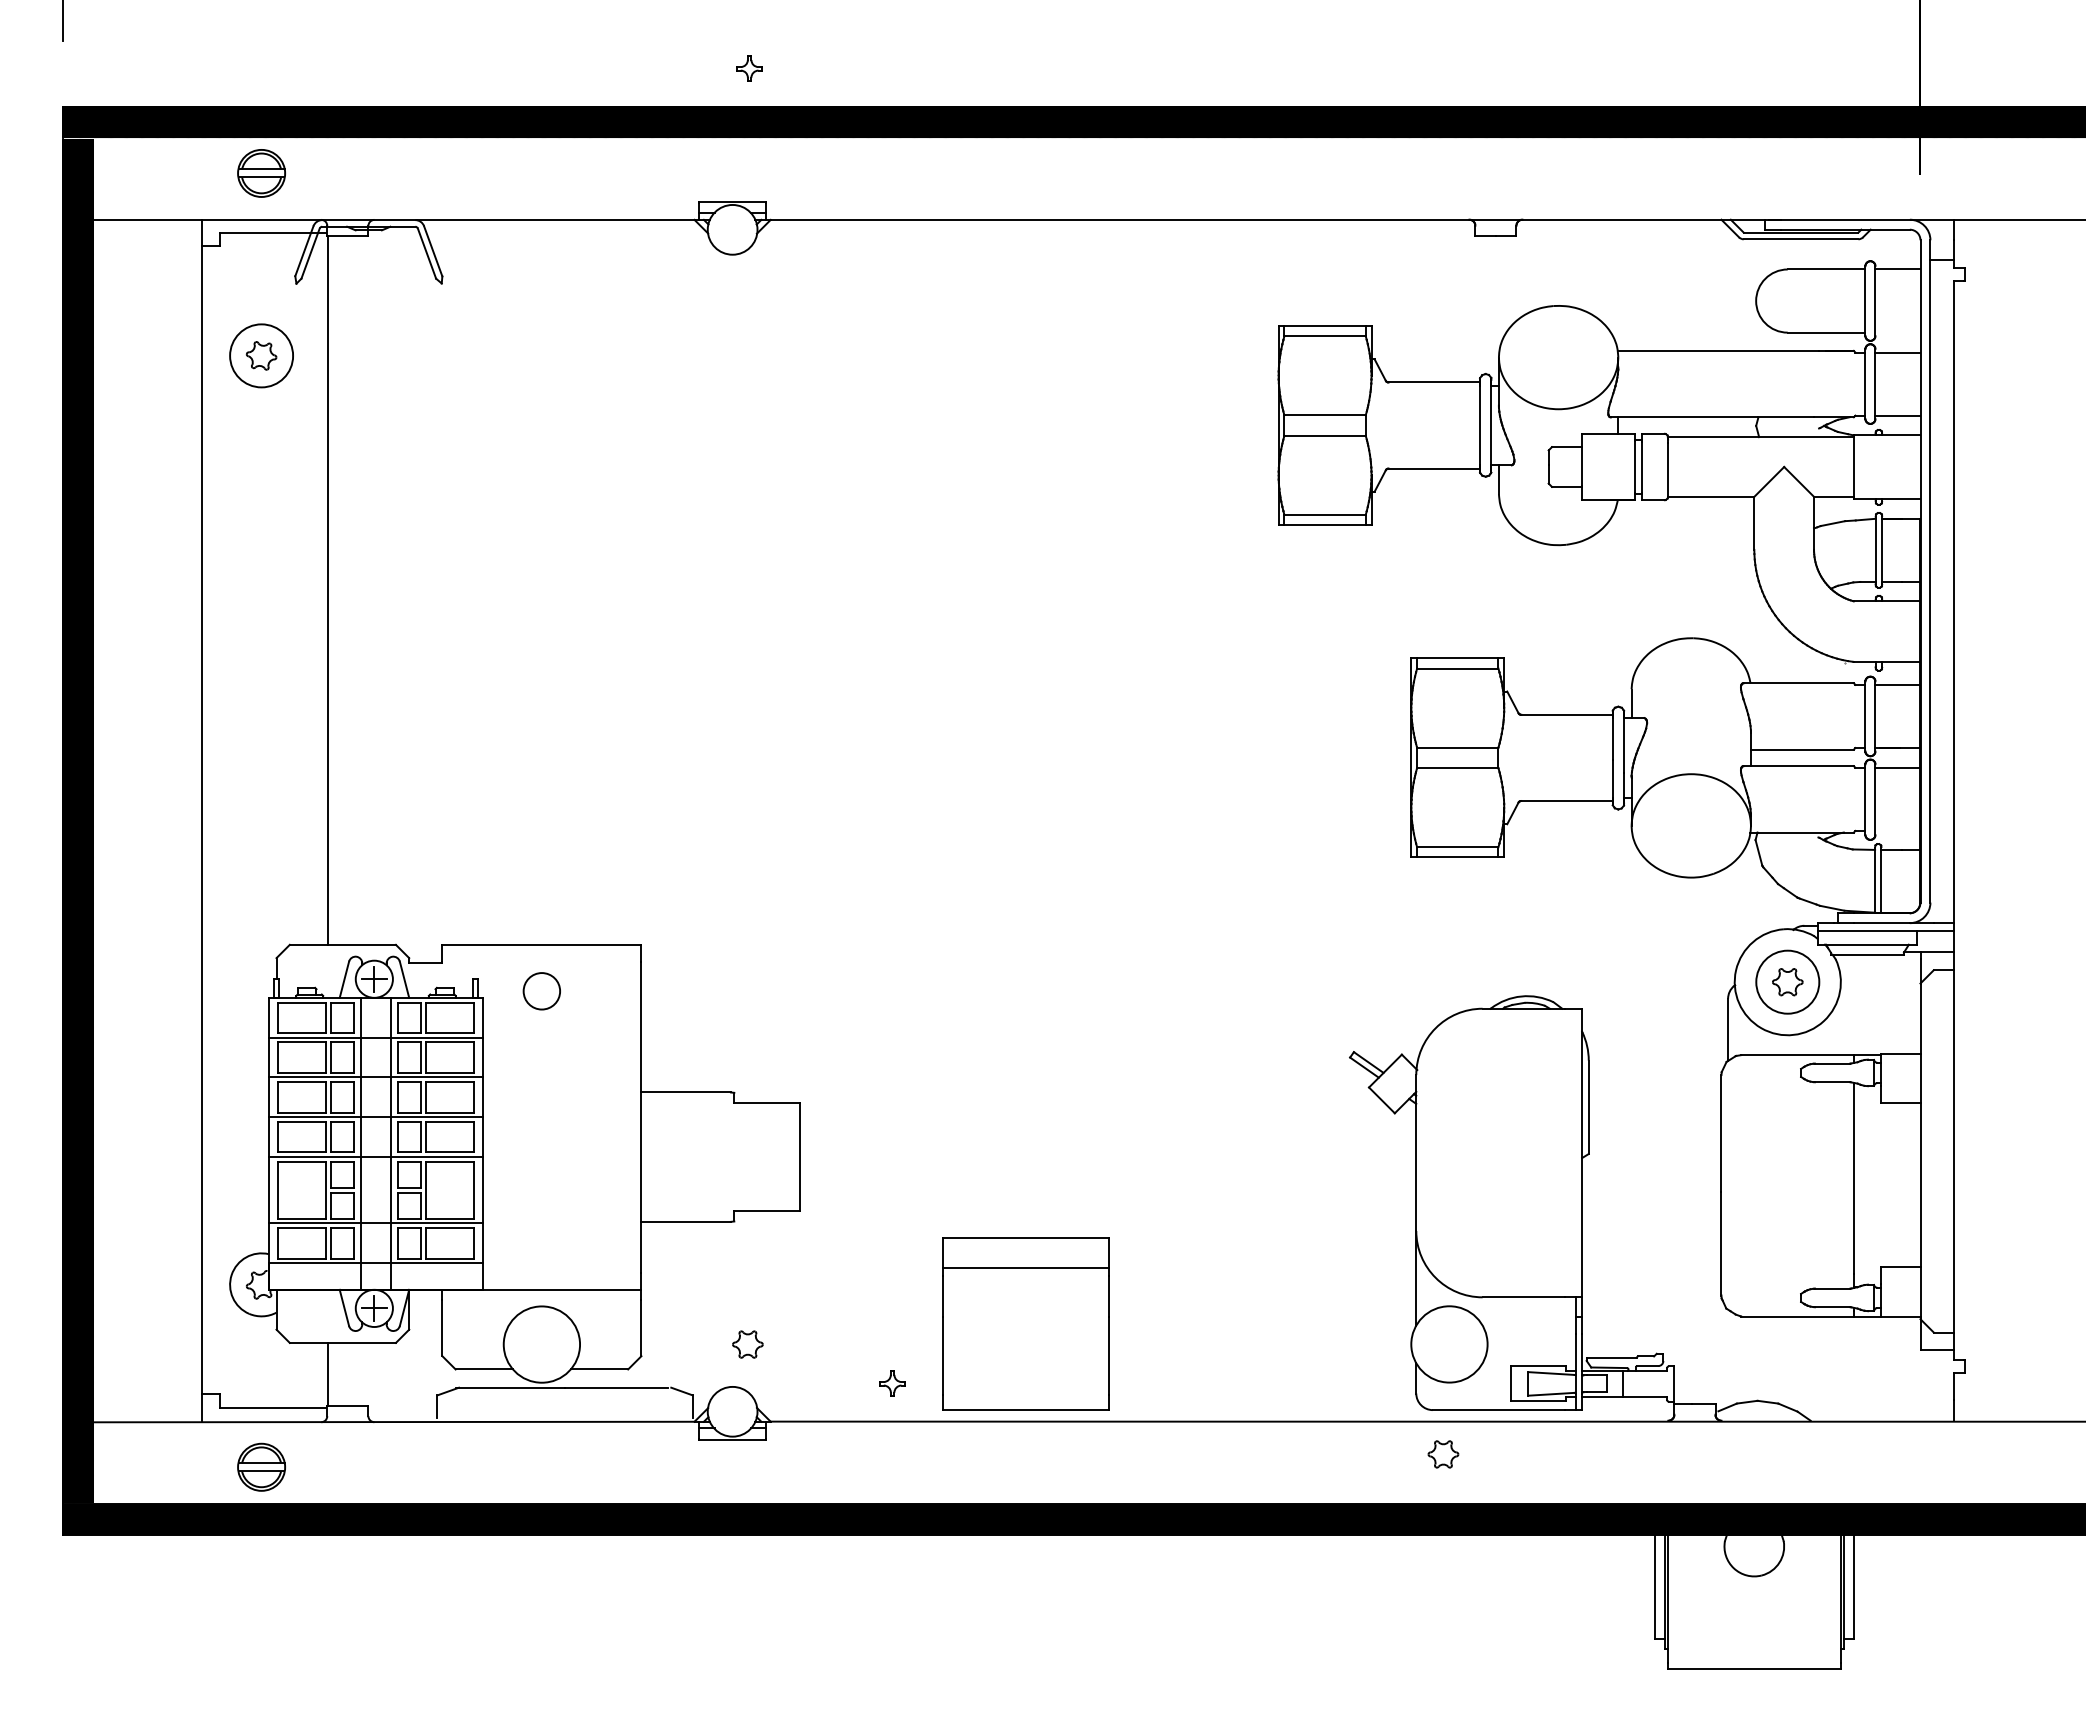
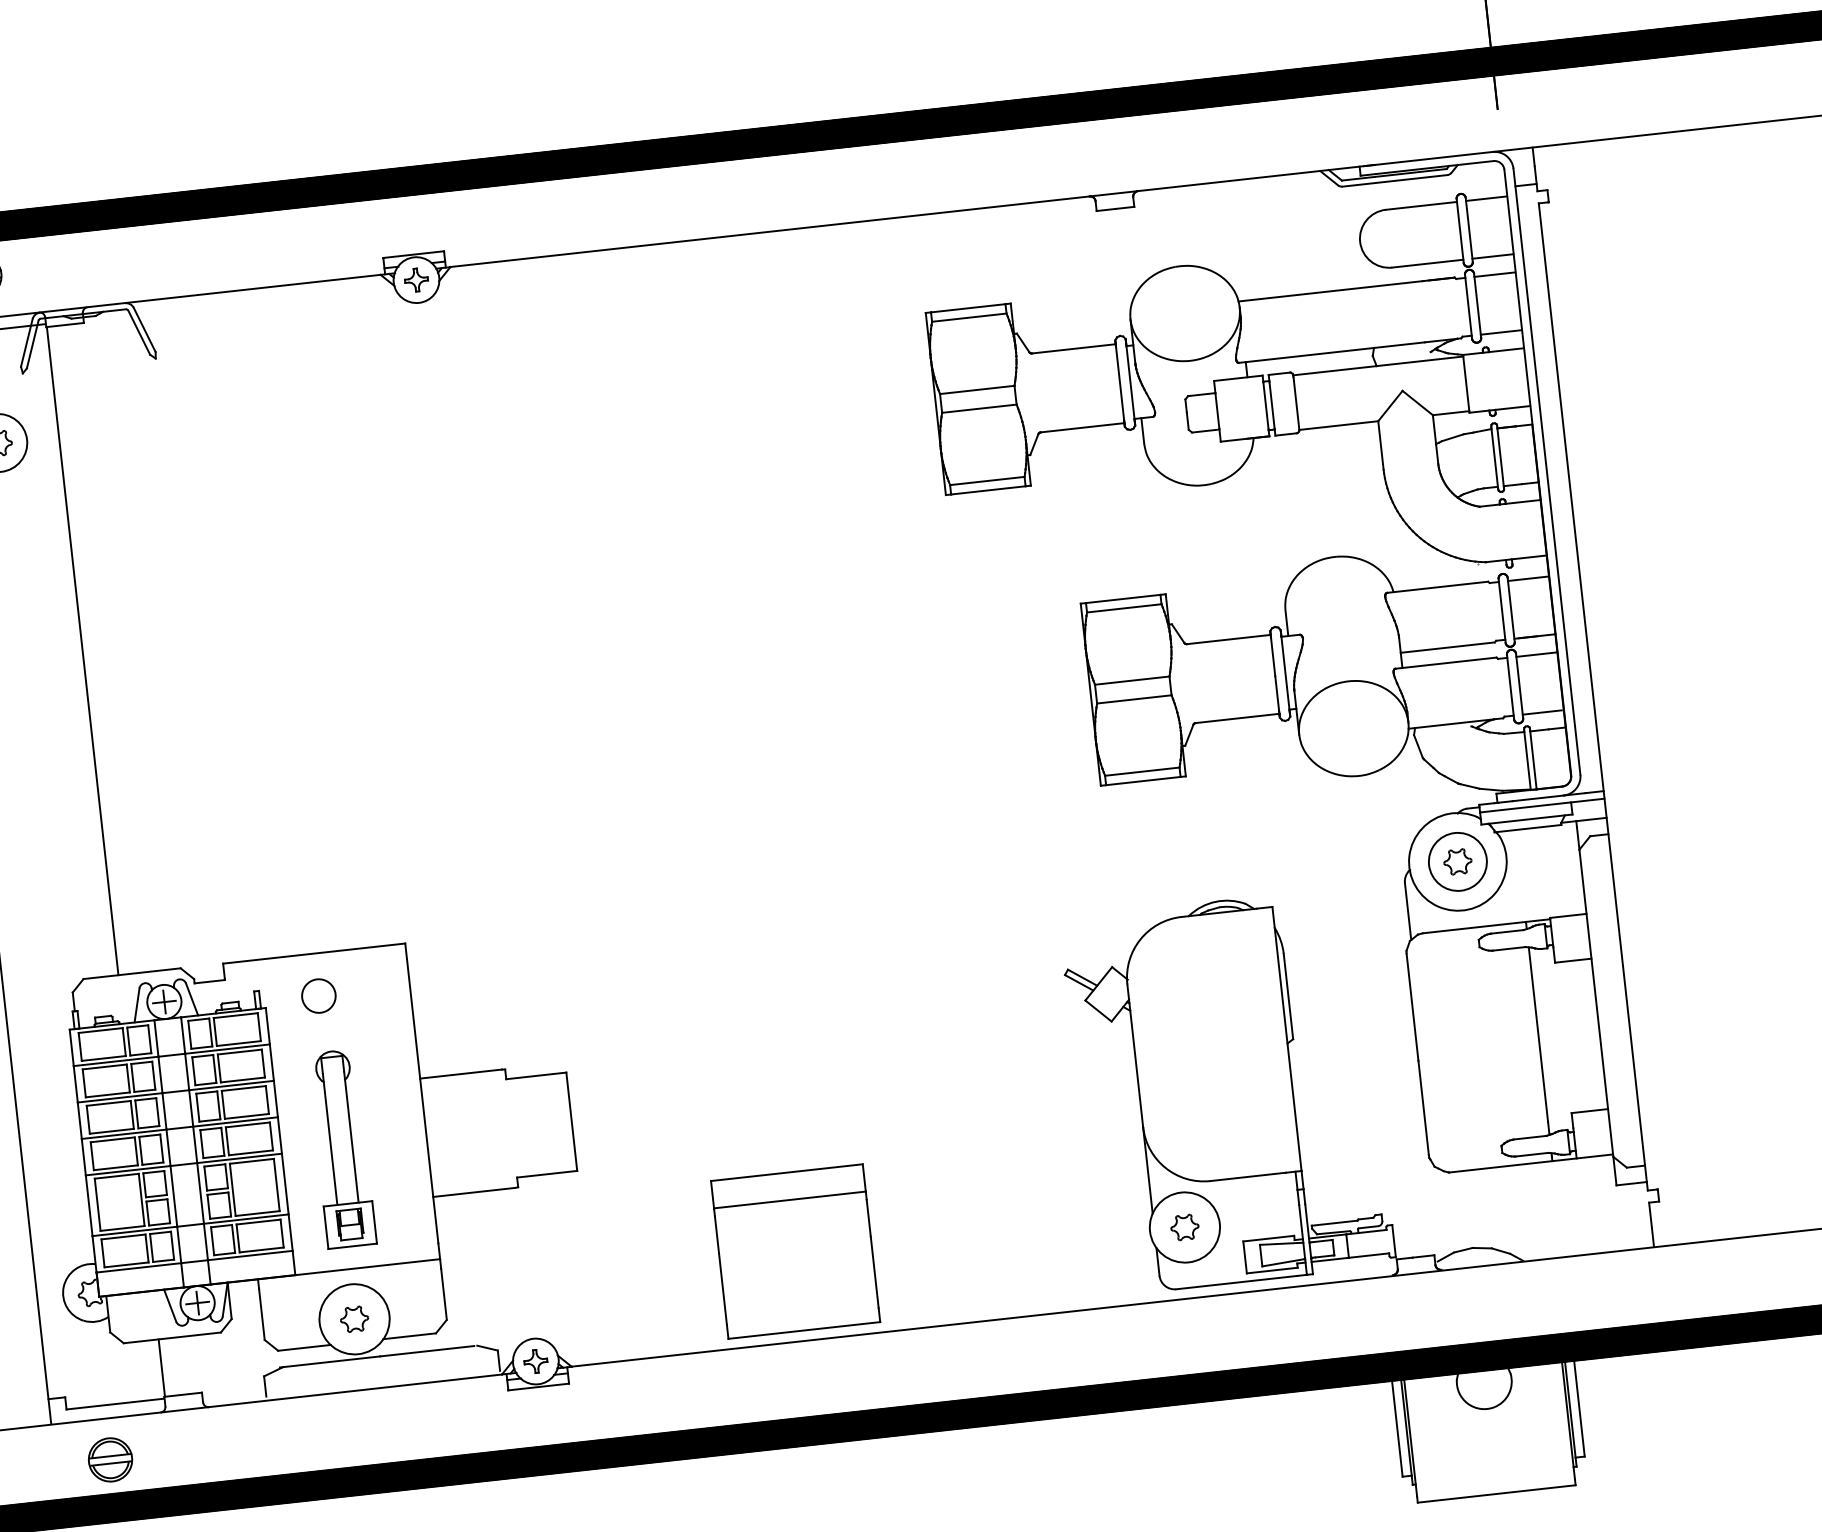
part: (749, 68) -> (416, 279), moved
line: (1897, 332) -> (1492, 256), added
line: (1896, 830) -> (1542, 712), added
part: (548, 1158) -> (341, 1148), added
part: (747, 1344) -> (354, 1319), moved
part: (892, 1383) -> (535, 1361), moved
part: (1443, 1454) -> (1184, 1227), moved

